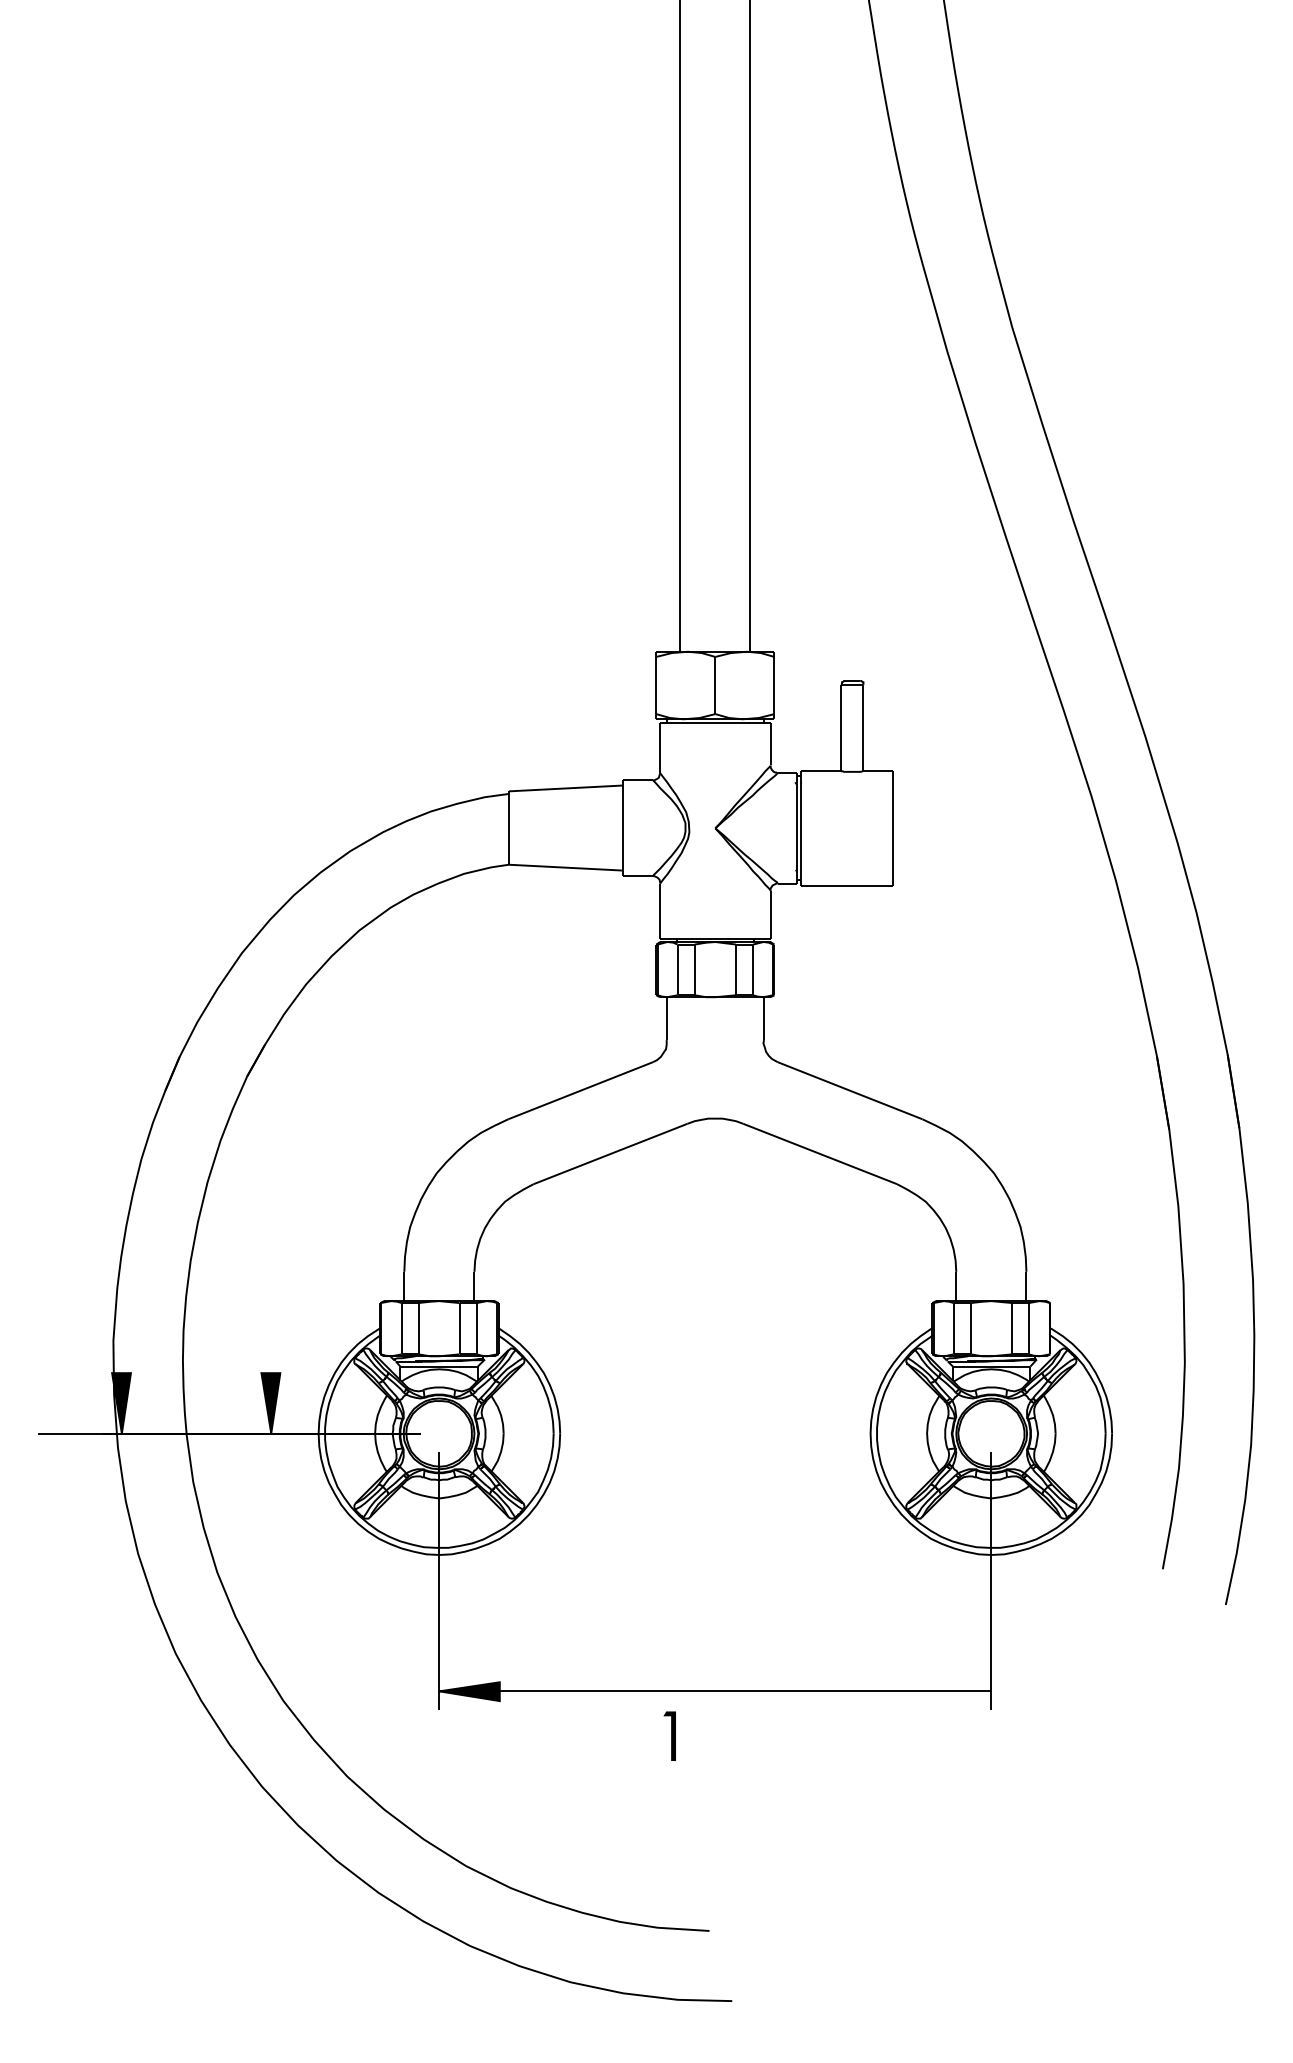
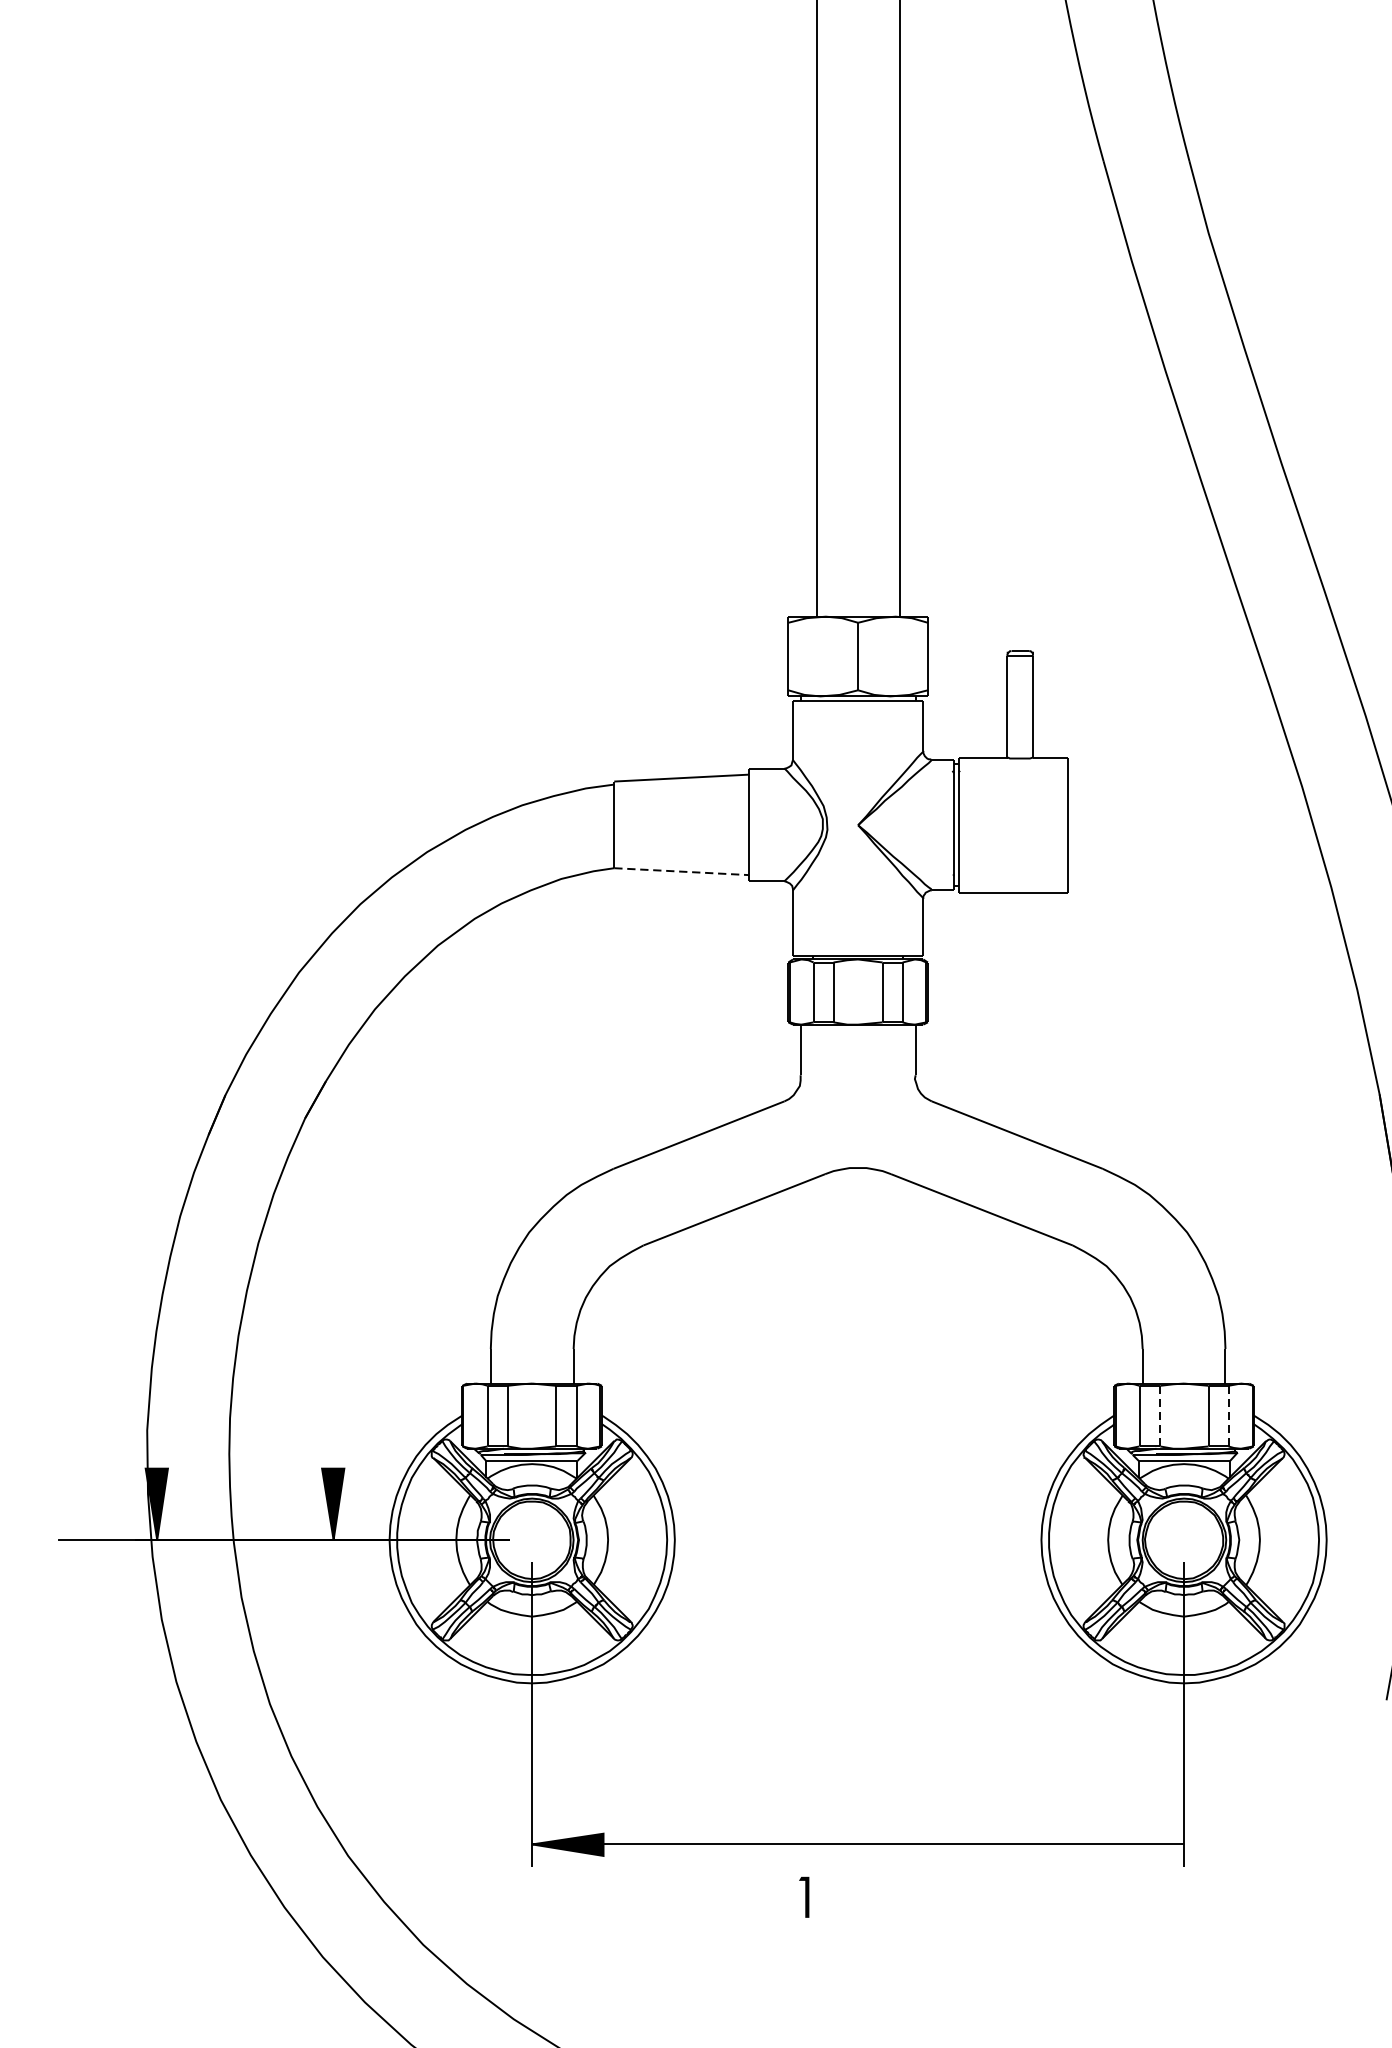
line: (566, 867) -> (682, 871), solid -> dashed
line: (971, 1328) -> (1160, 1415), solid -> dashed
line: (1029, 1328) -> (1229, 1415), solid -> dashed
part: (669, 1735) -> (803, 1896), size x0.7

